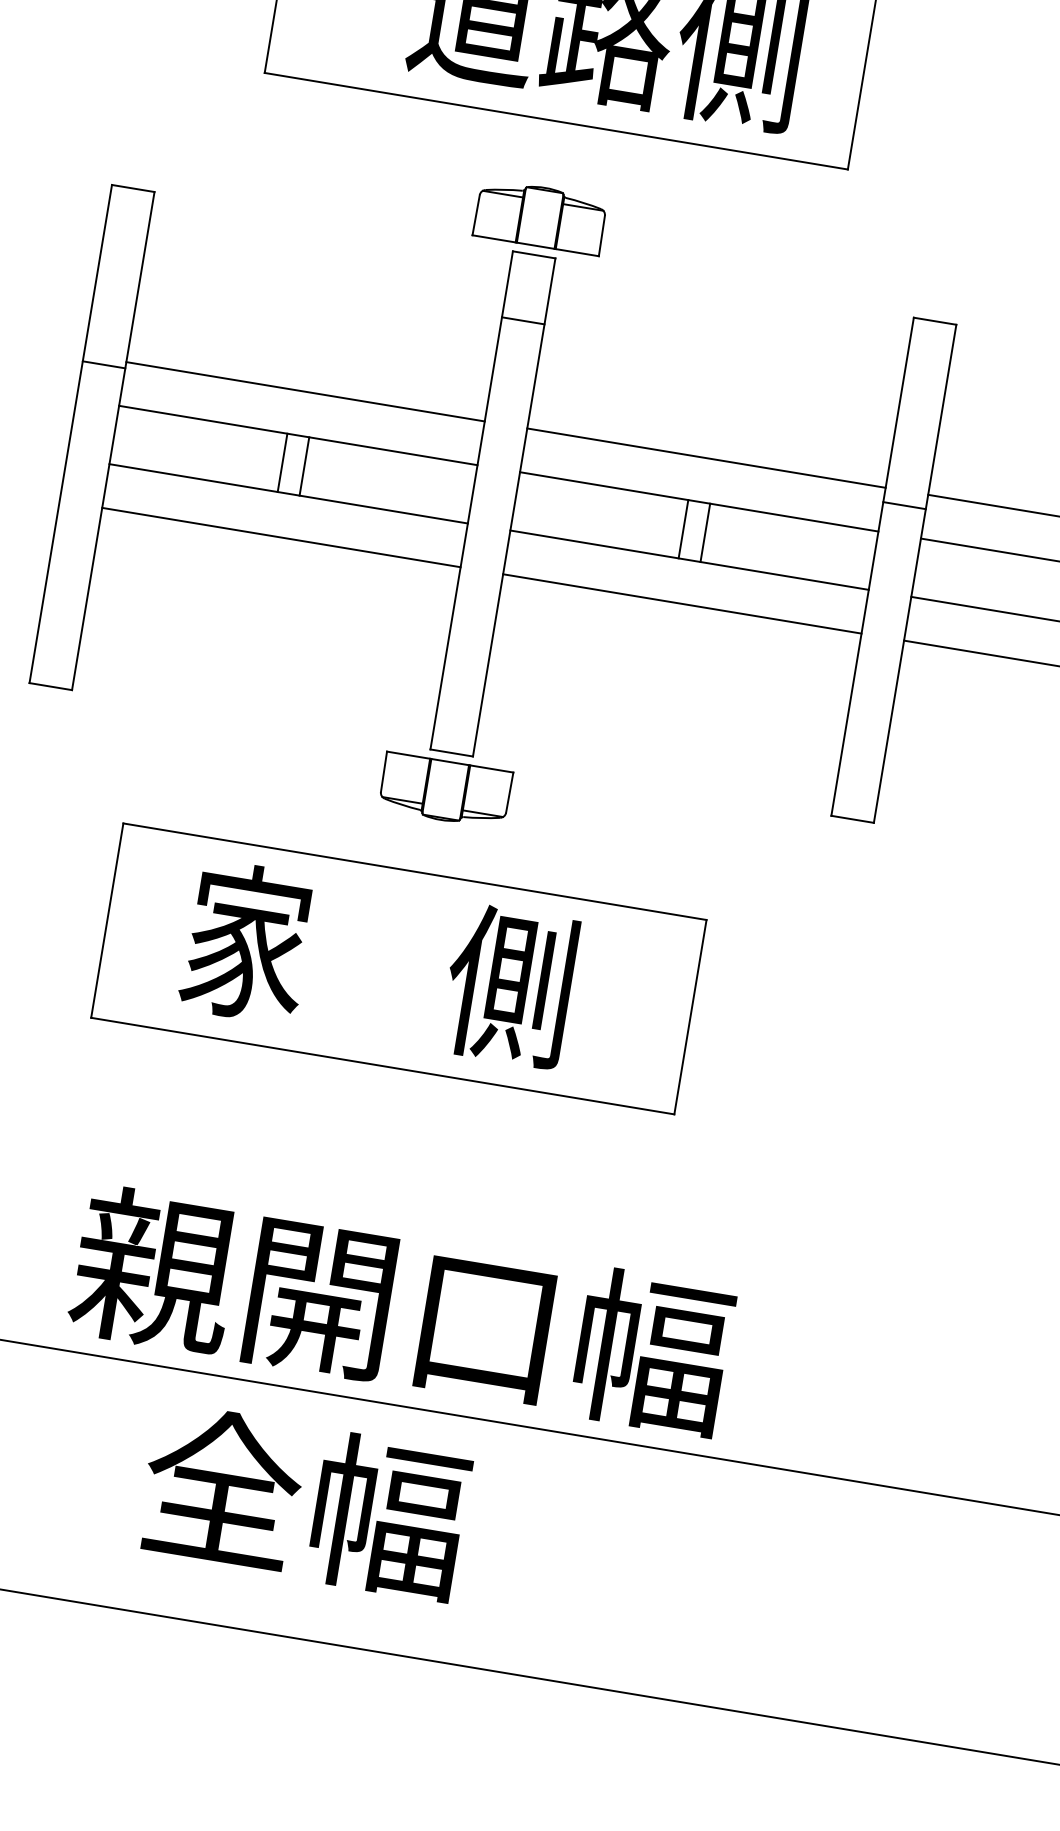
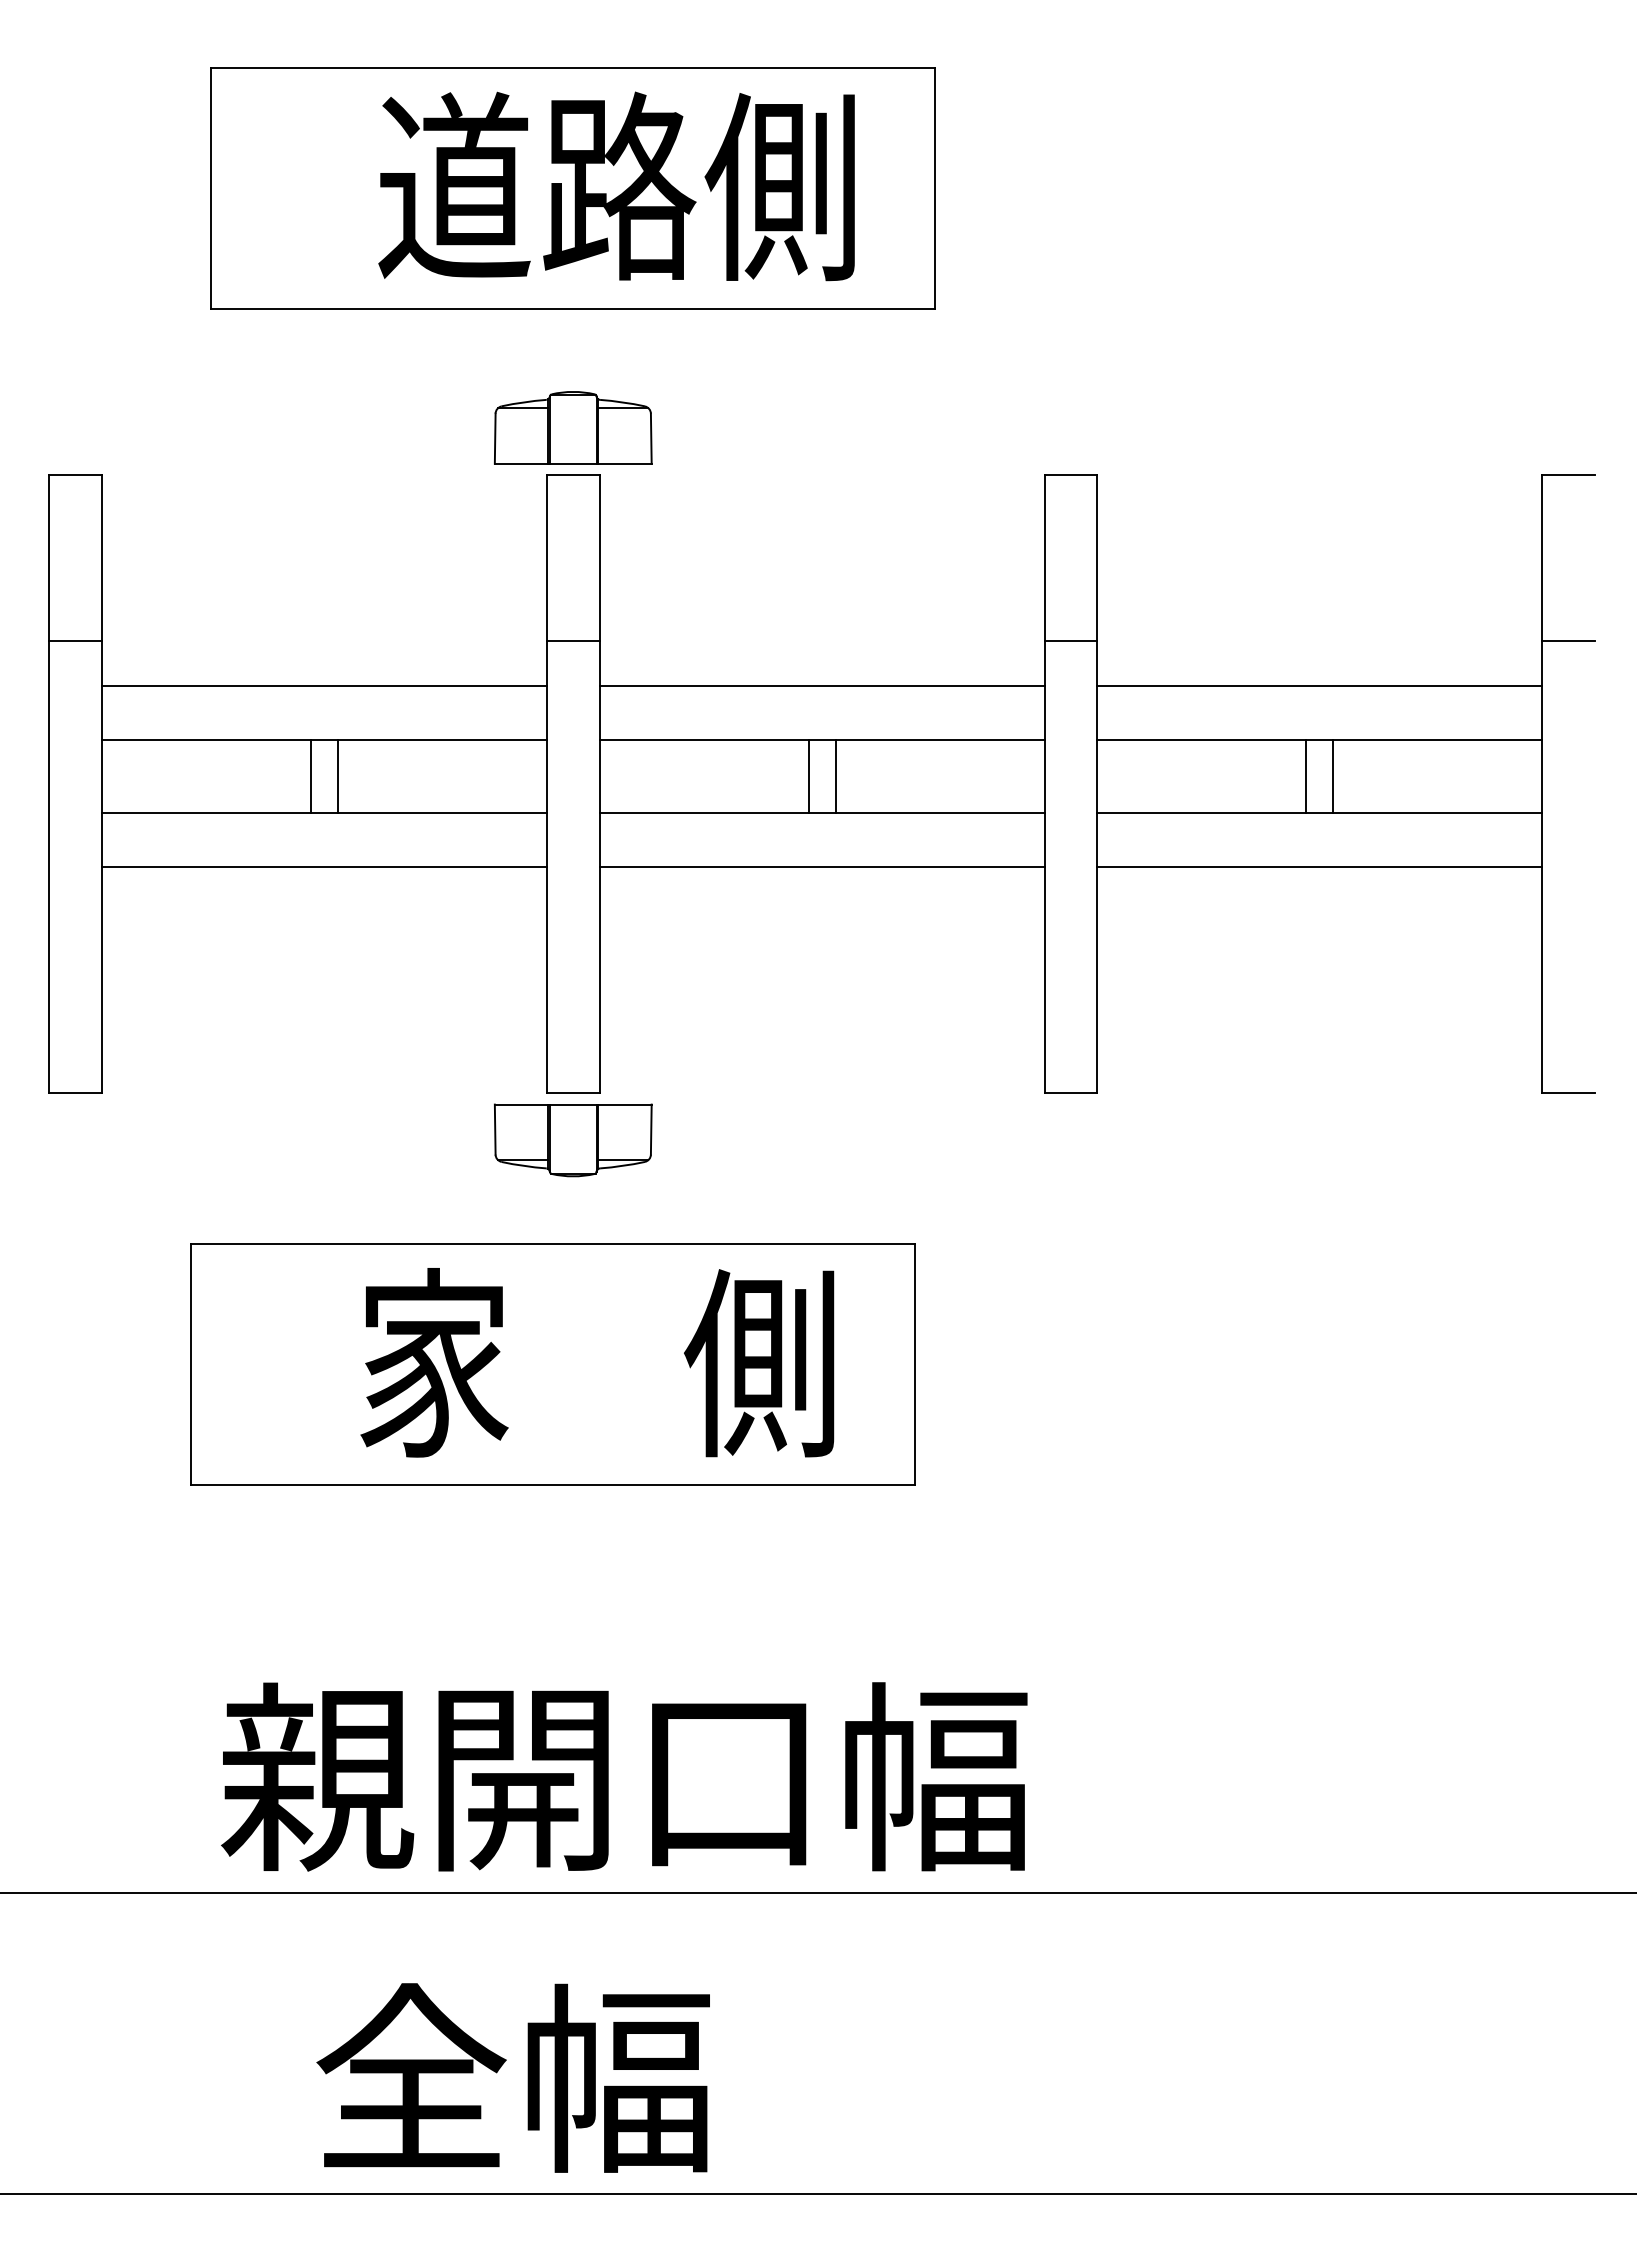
line: (522, 320) -> (572, 640), moved
line: (104, 364) -> (75, 640), moved
line: (904, 505) -> (1070, 640), moved
text: (378, 963) -> (597, 1362), moved
text: (303, 1501) -> (512, 2077), moved

